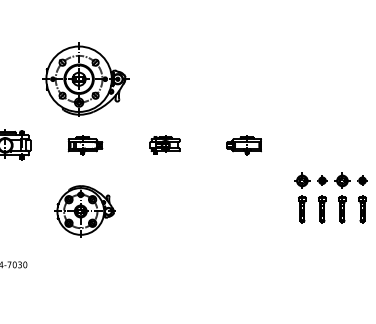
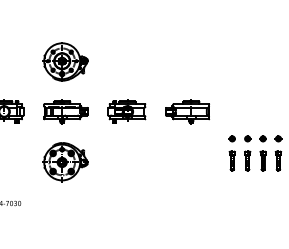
part: (84, 80) -> (65, 61), size x0.71
part: (164, 144) -> (126, 111), size x1.67
part: (85, 145) -> (65, 111), size x1.67
part: (244, 145) -> (187, 111), size x1.67
part: (302, 180) -> (232, 138), size x0.62
part: (342, 180) -> (263, 138), size x0.62

